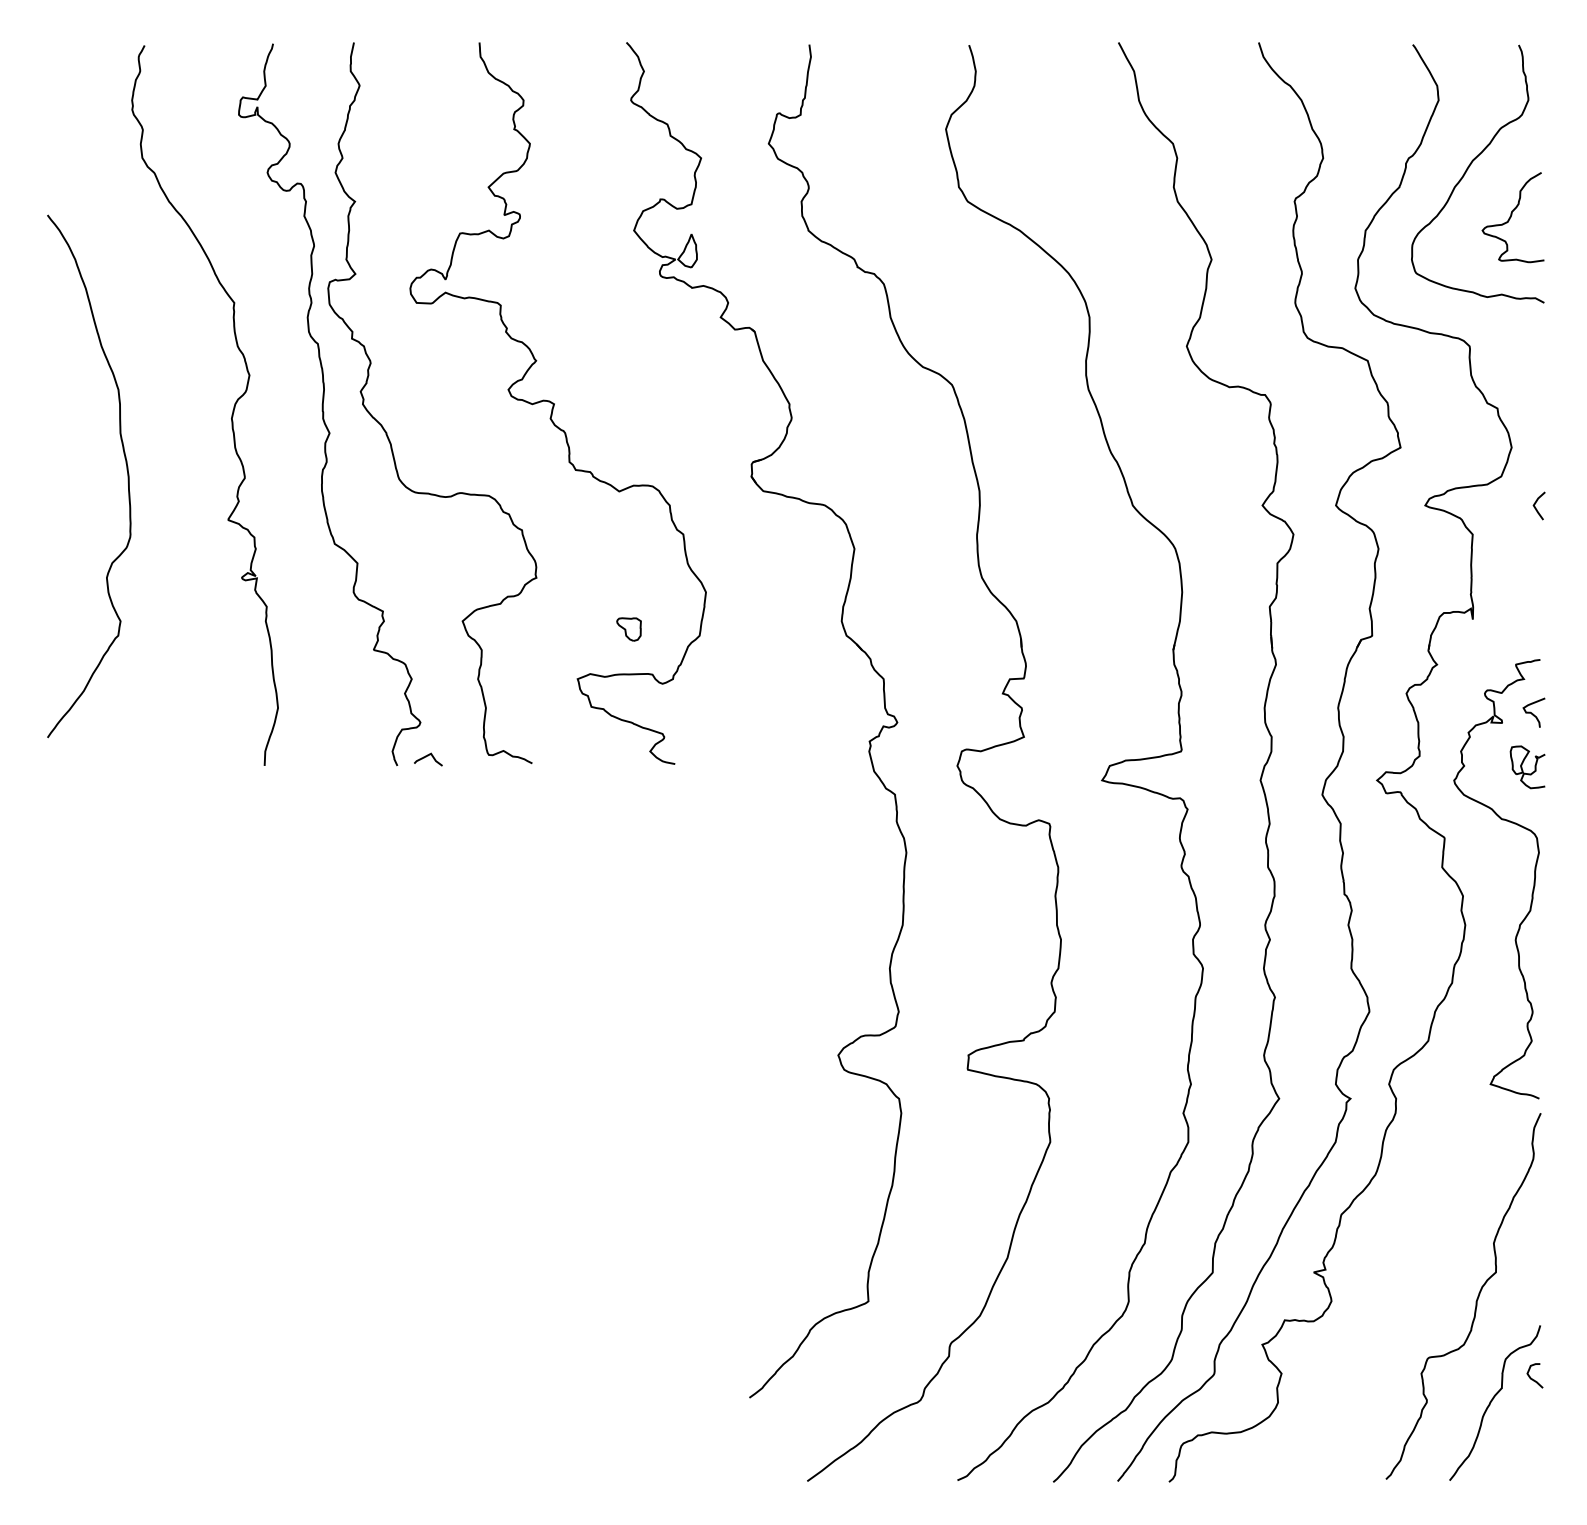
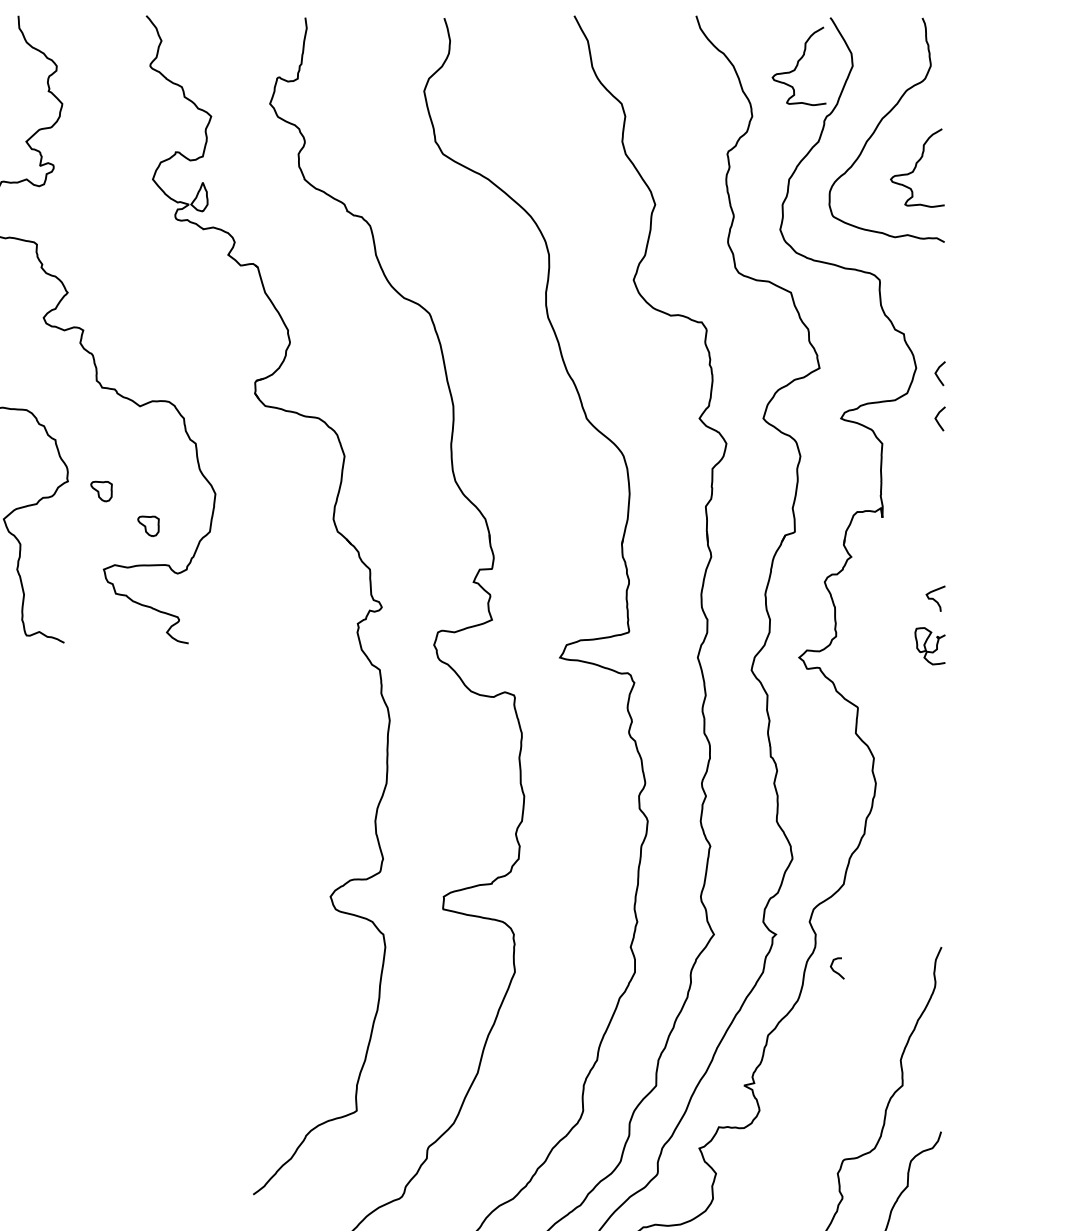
curve: (1375, 100) -> (797, 66), added
curve: (1536, 451) -> (937, 371), added
part: (574, 589) -> (101, 491), added
curve: (1533, 881) -> (935, 745), removed
curve: (1531, 1377) -> (834, 969), moved

